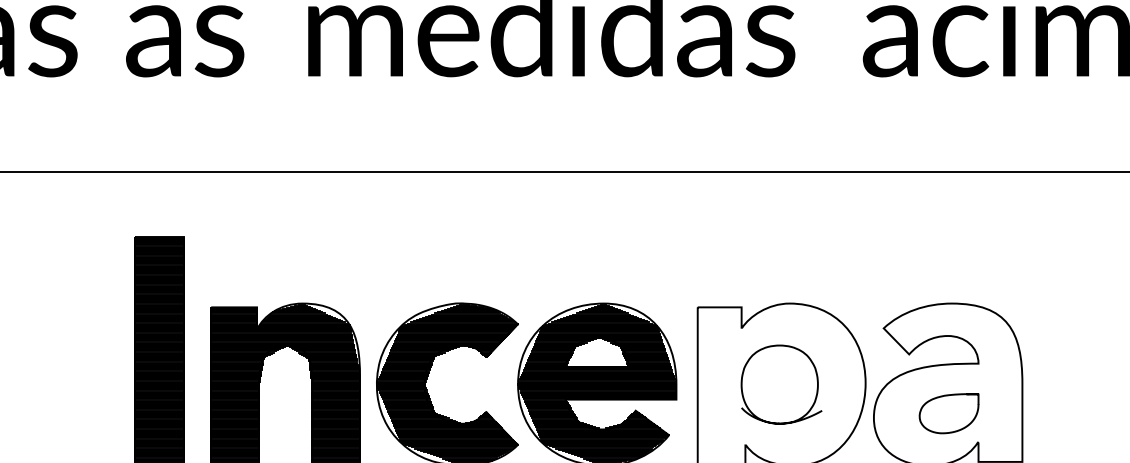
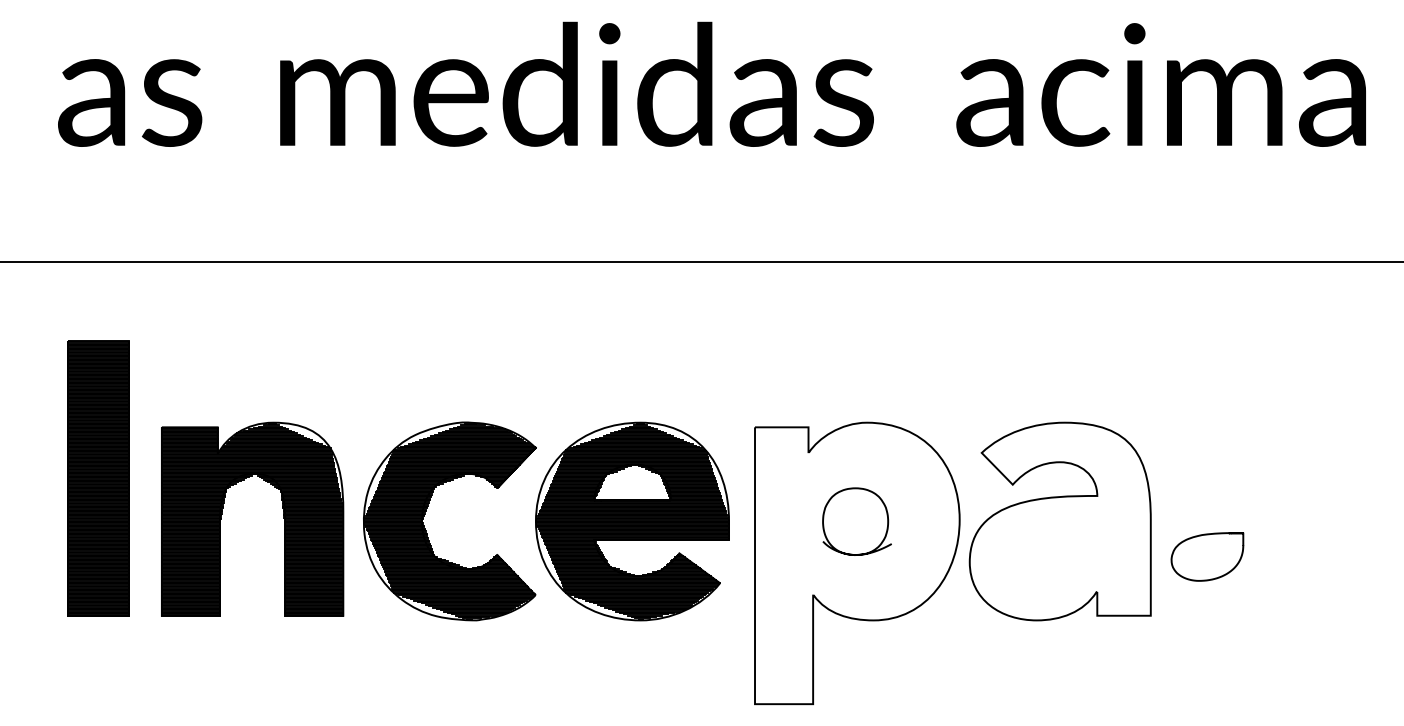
part: (780, 384) -> (856, 521), size x0.7
part: (949, 413) -> (1207, 556), moved

